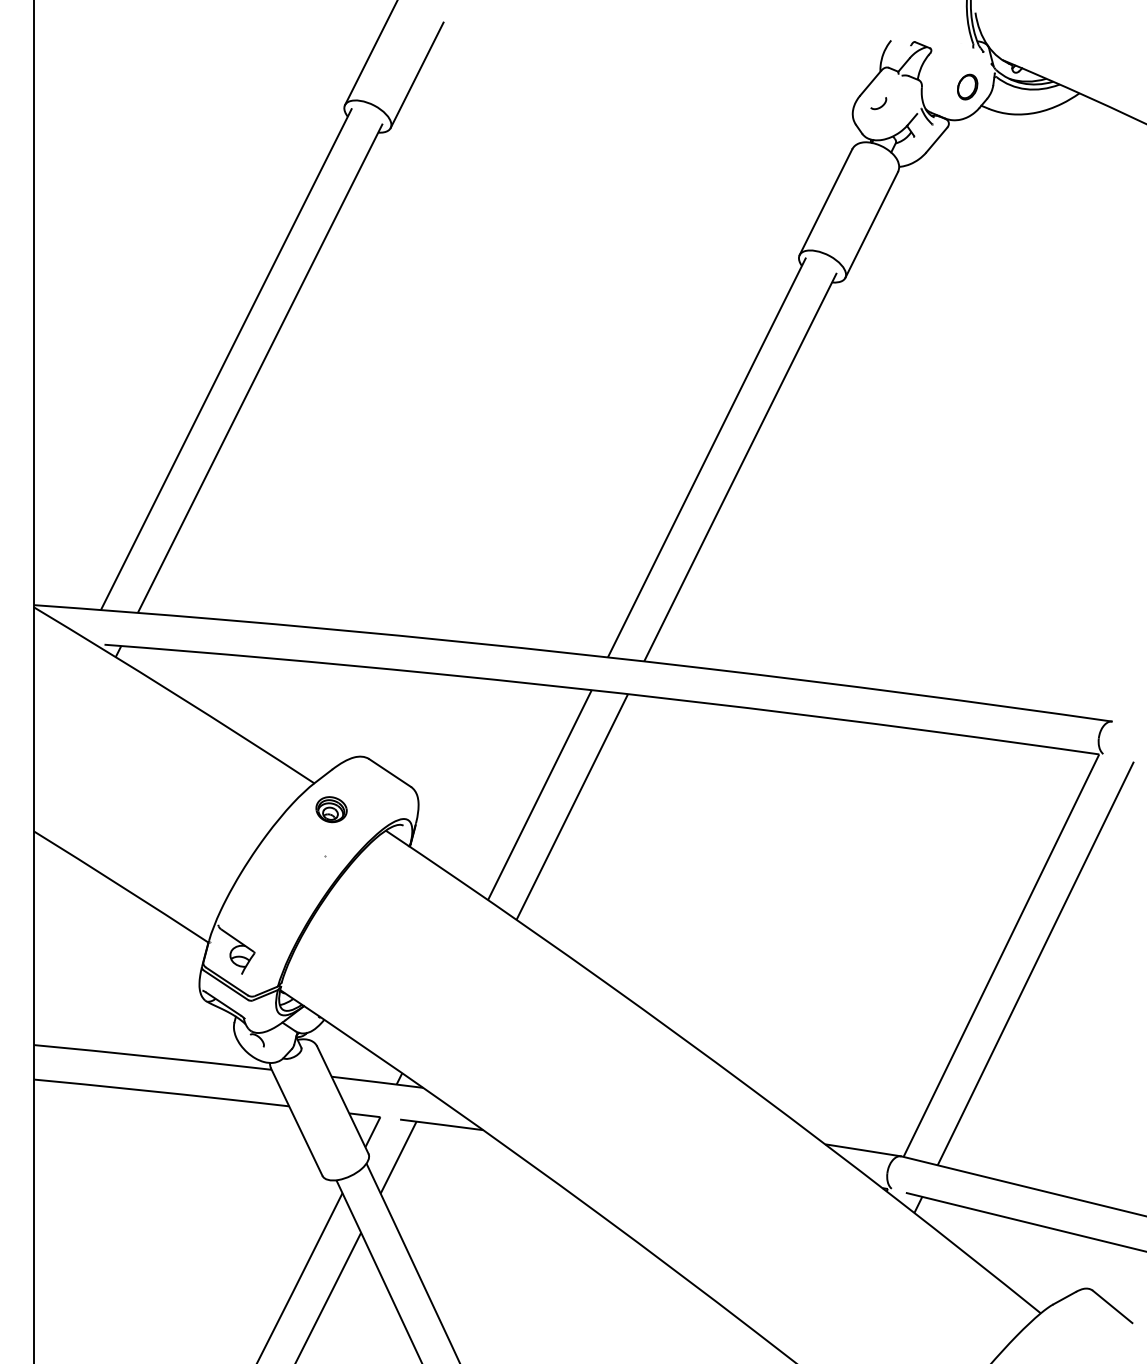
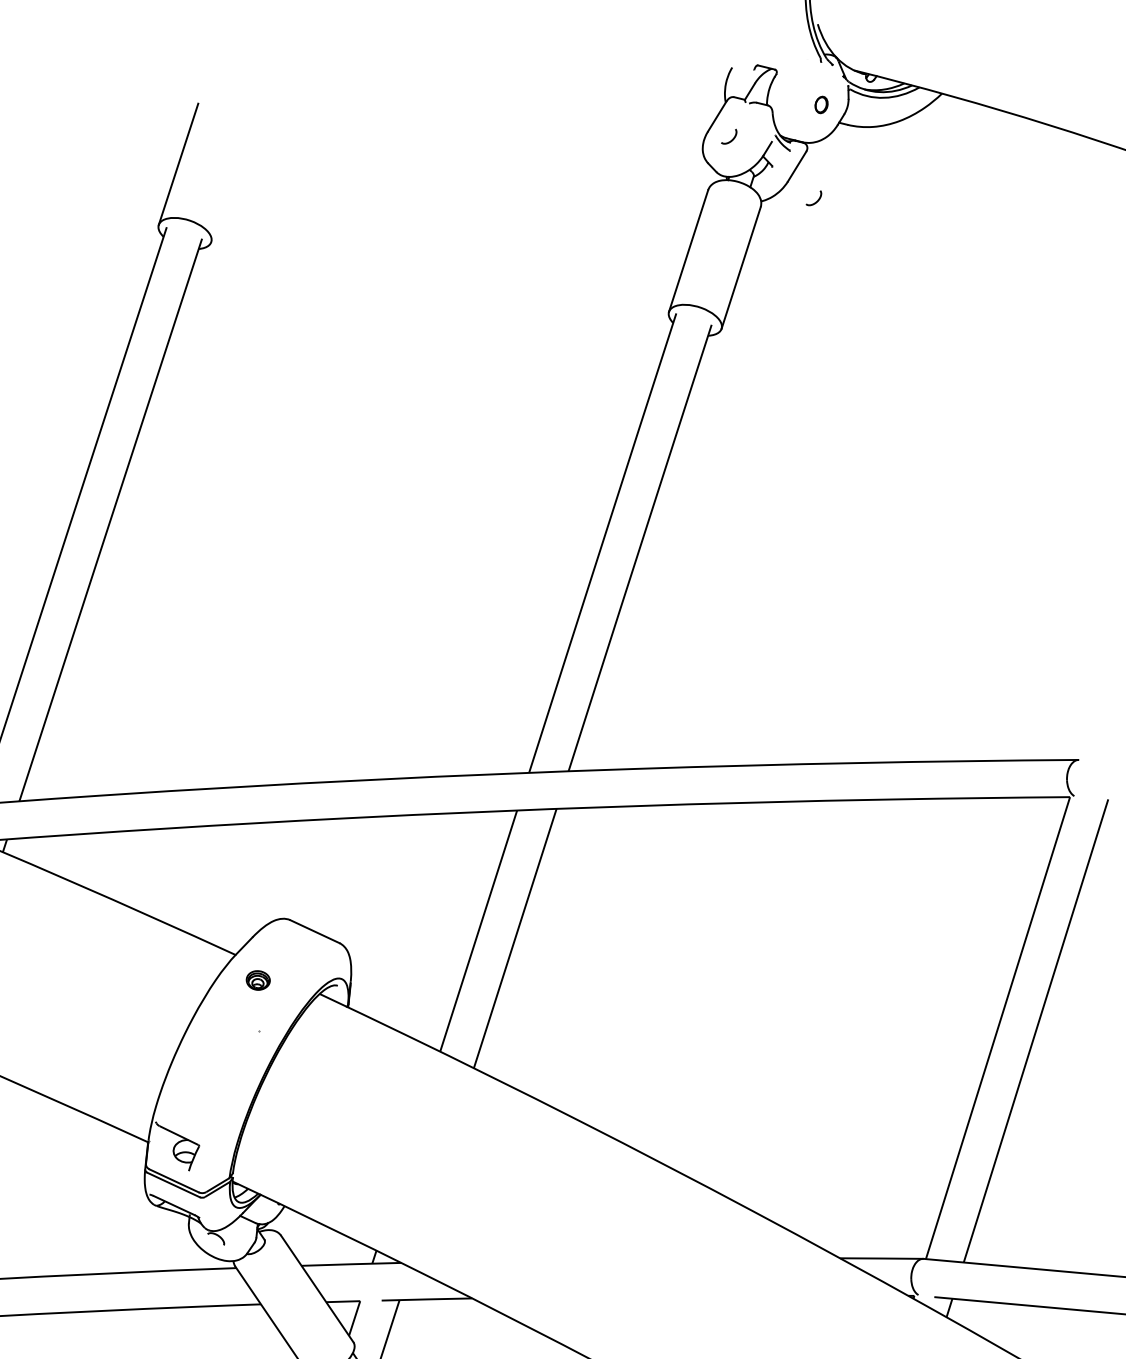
line: (416, 75) -> (230, 181), removed
part: (967, 86) -> (821, 104), size x0.6
curve: (950, 173) -> (817, 200), added
part: (331, 809) -> (258, 980), size x0.7

